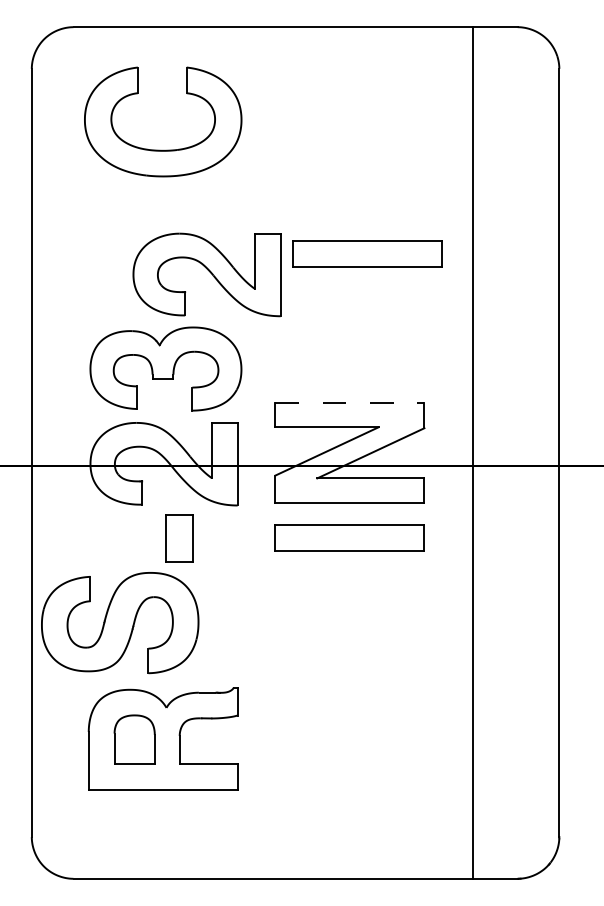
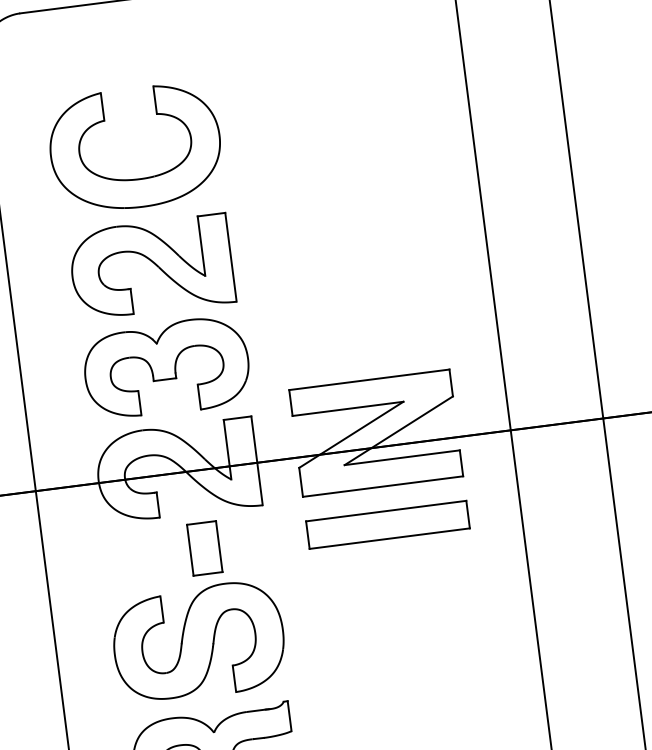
part: (163, 149) -> (139, 177), moved
part: (367, 253) -> (367, 216), removed
part: (206, 274) -> (151, 267), moved
line: (350, 403) -> (370, 380), dashed -> solid
part: (120, 623) -> (199, 642), moved

